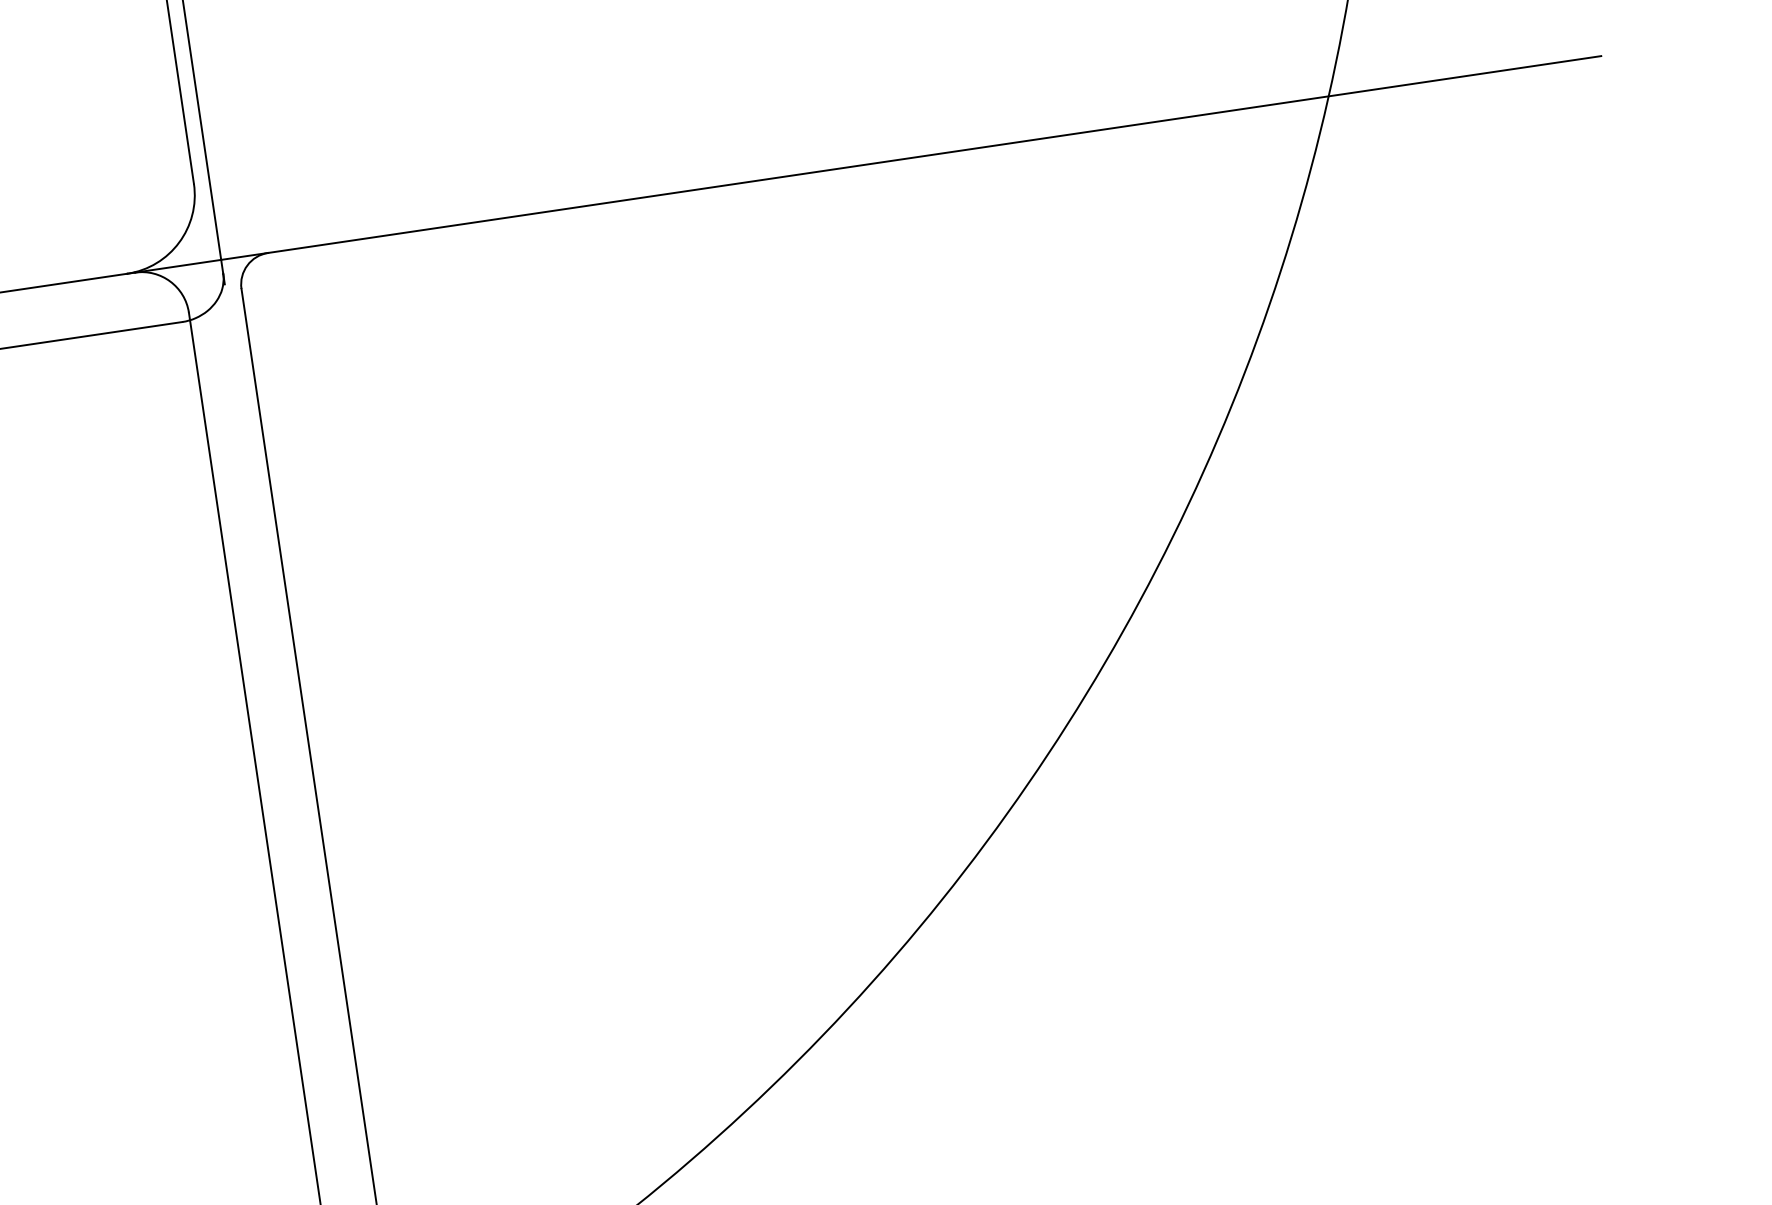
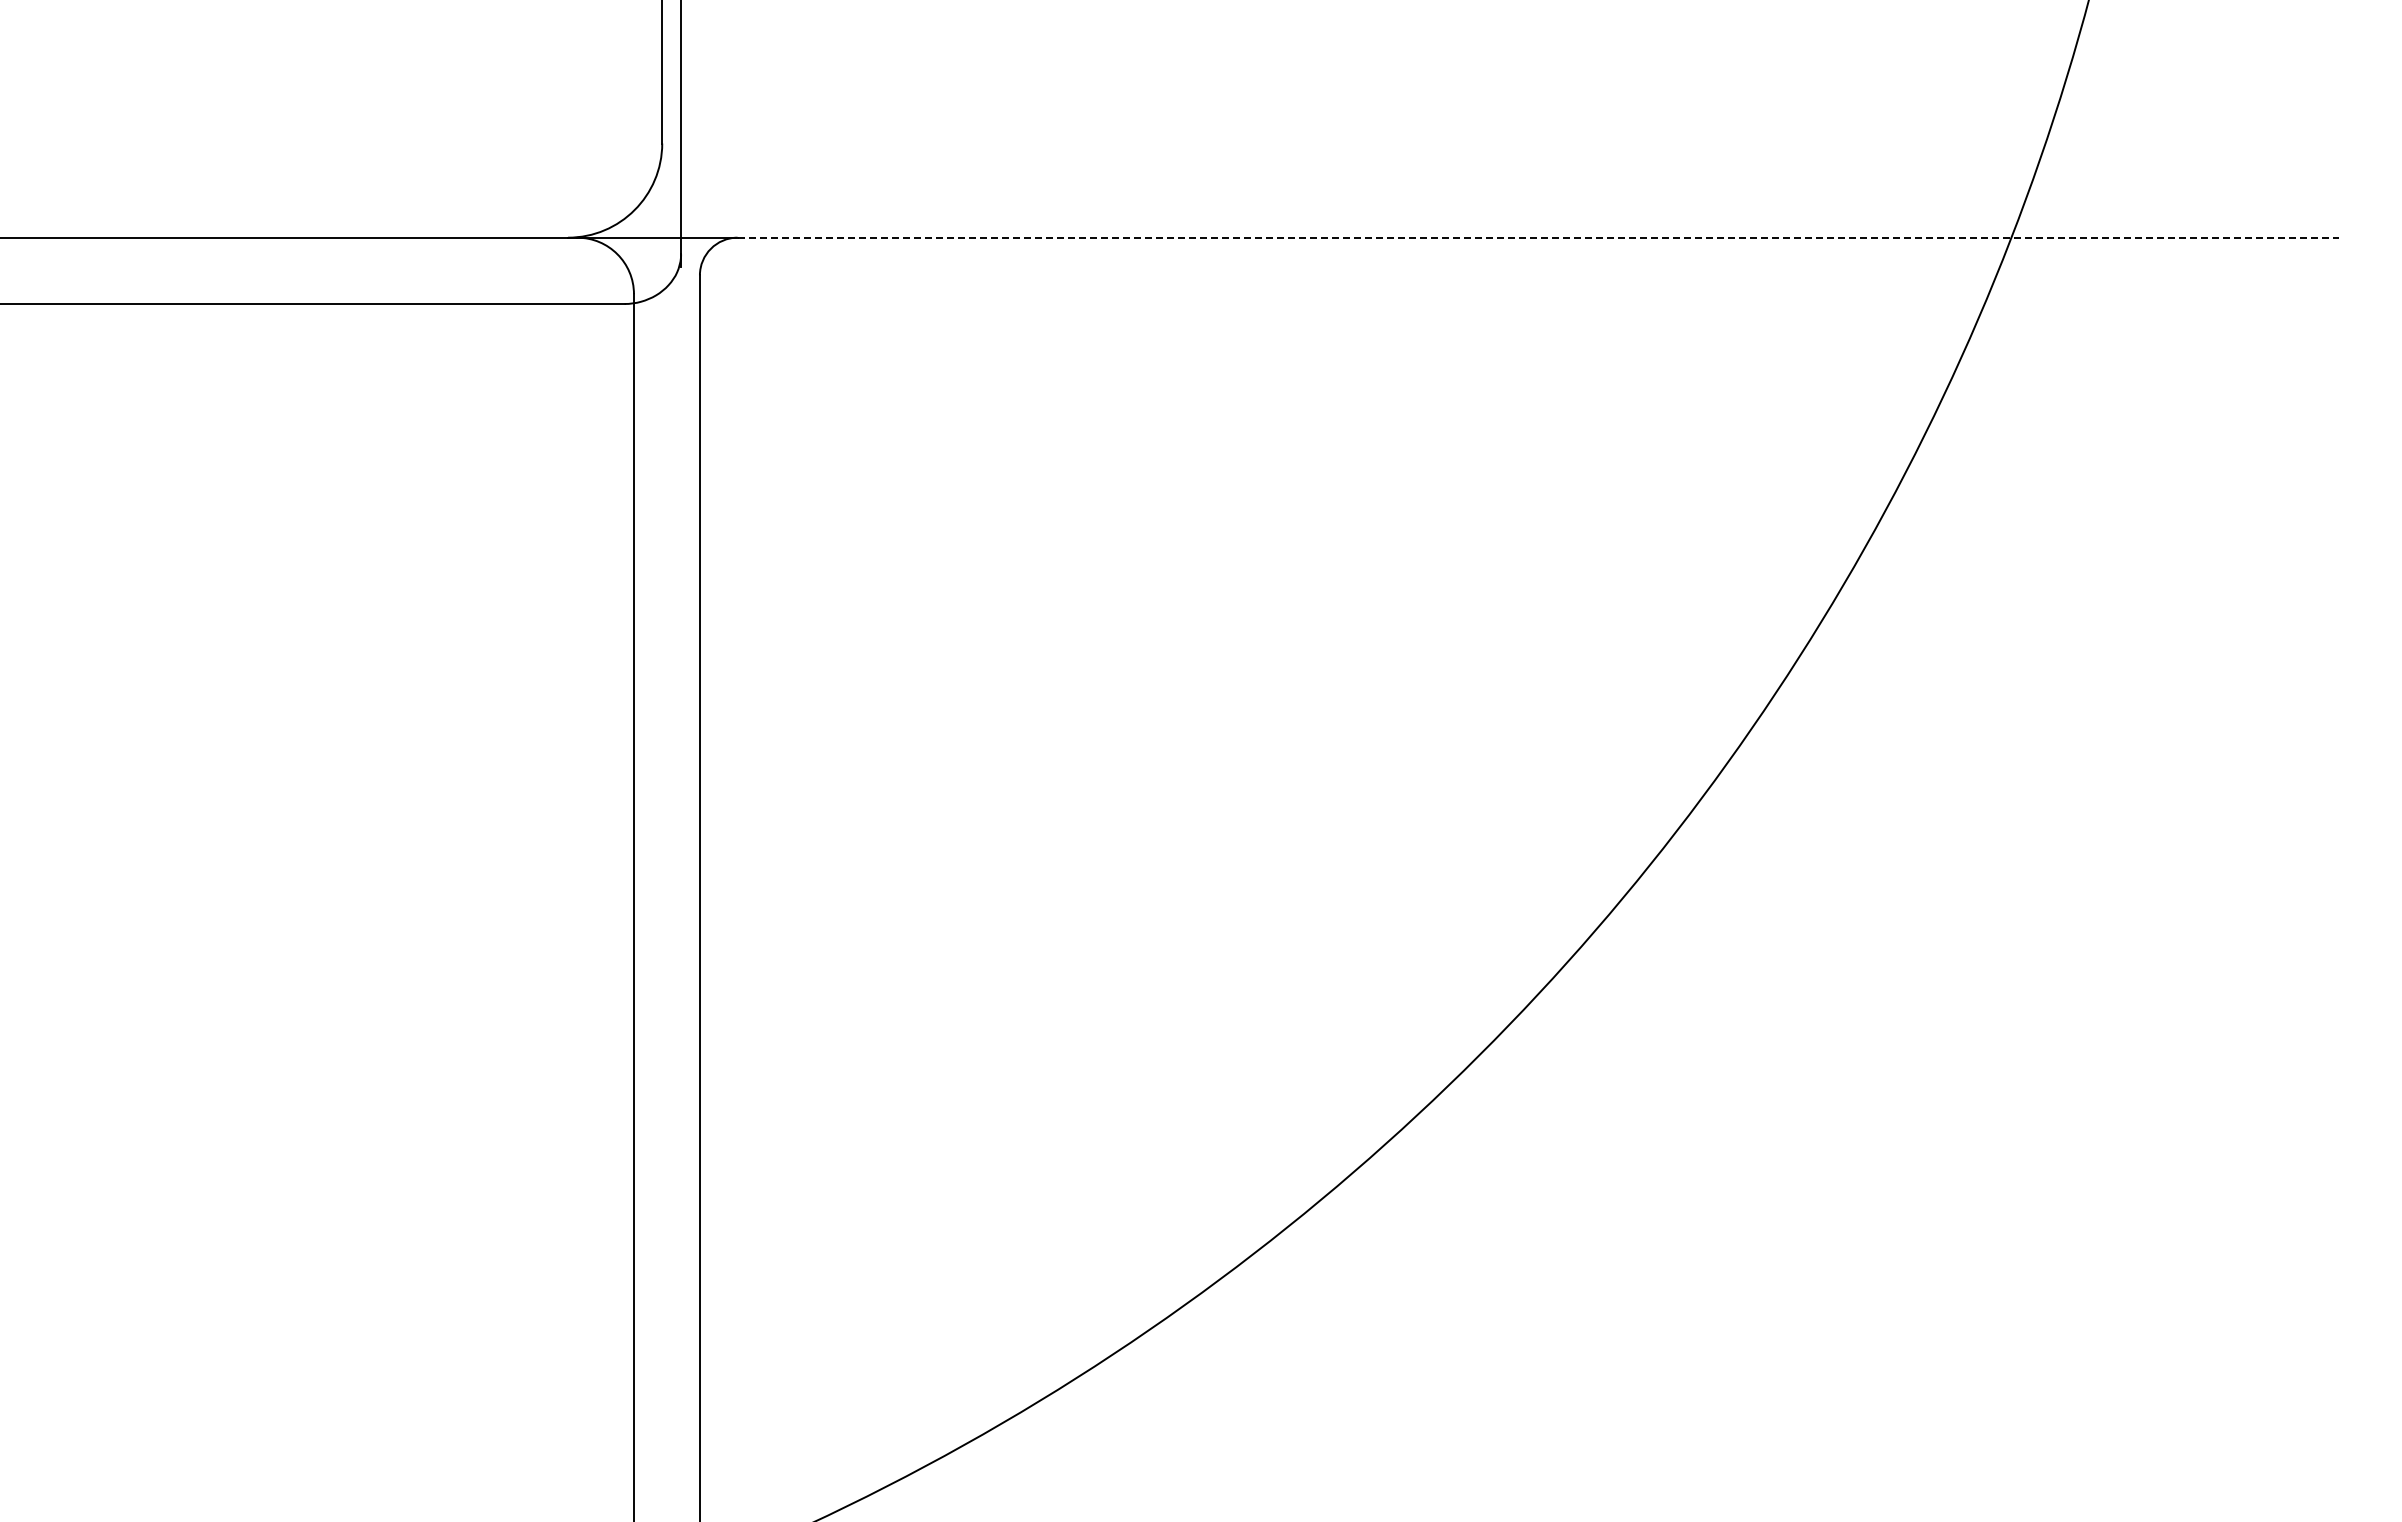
line: (934, 154) -> (1538, 237), solid -> dashed

